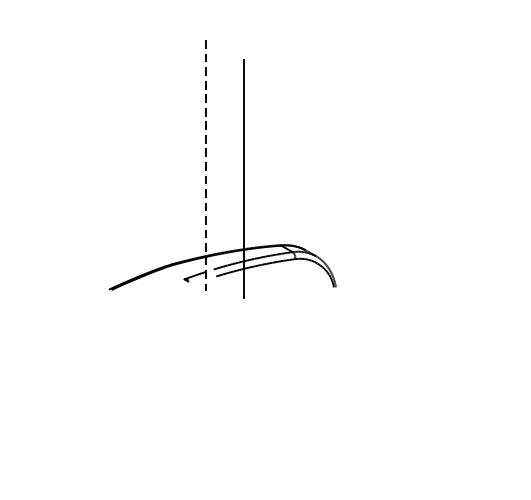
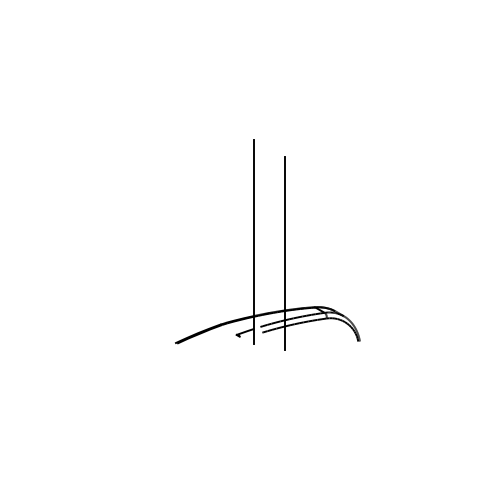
line: (206, 165) -> (254, 242), dashed -> solid

